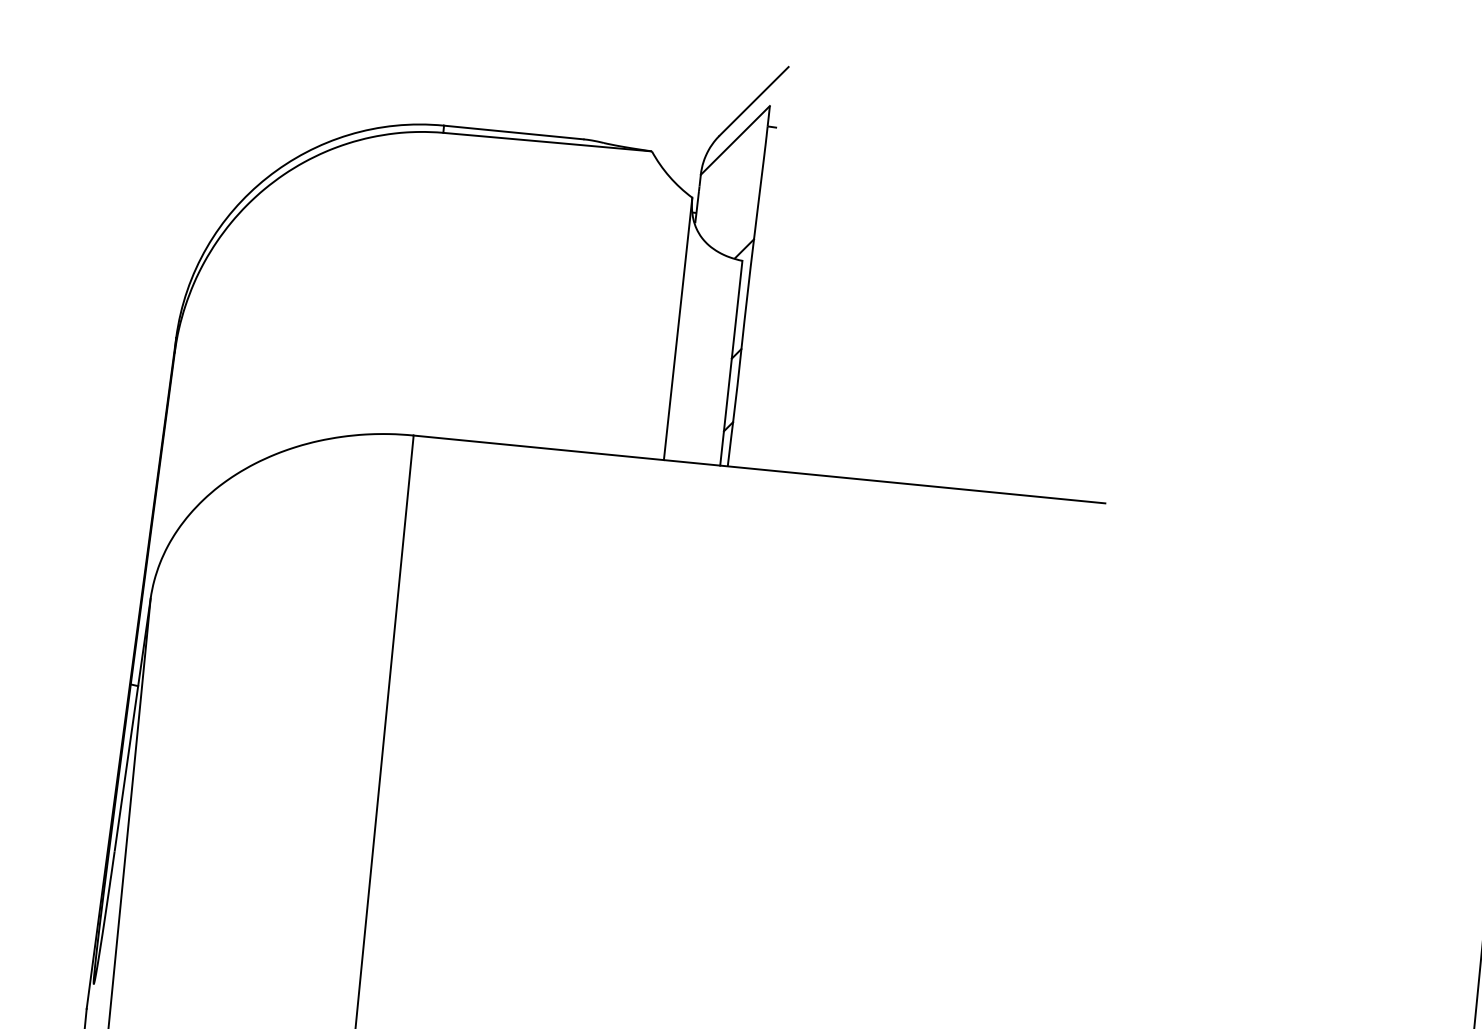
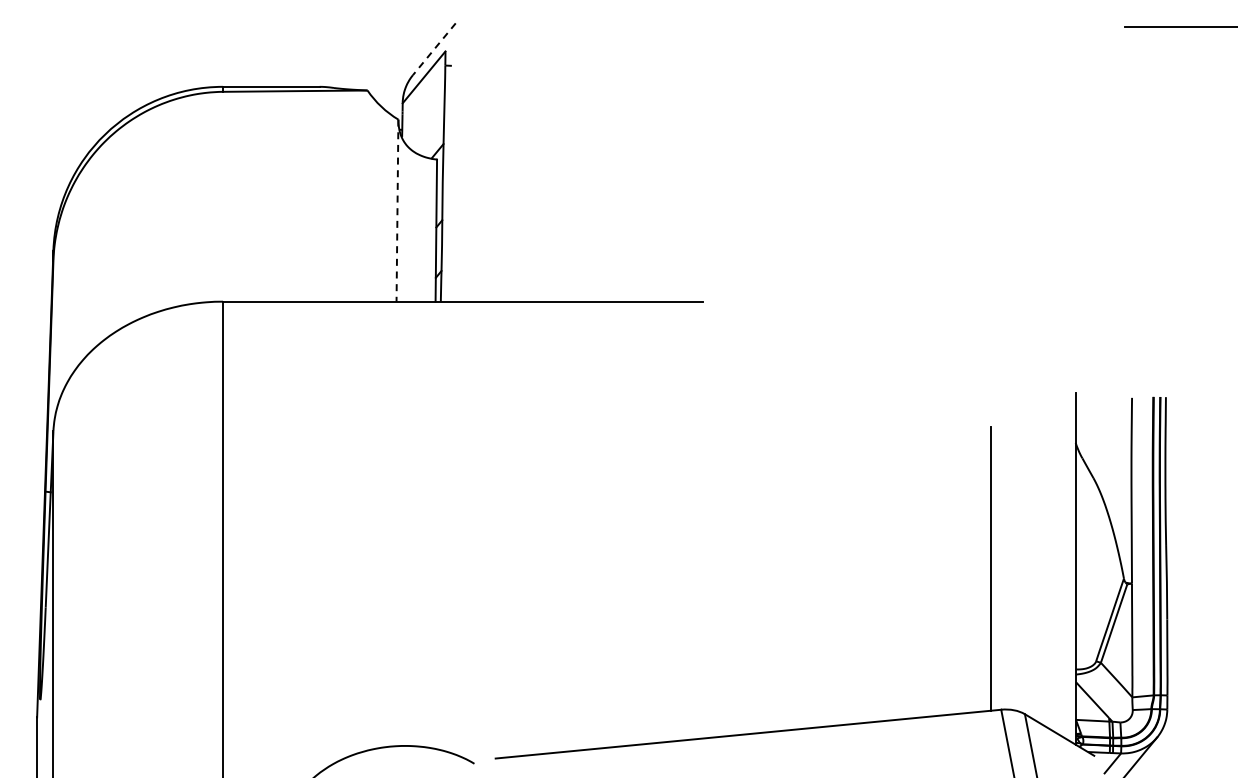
line: (754, 101) -> (434, 49), solid -> dashed
line: (678, 330) -> (397, 211), solid -> dashed

